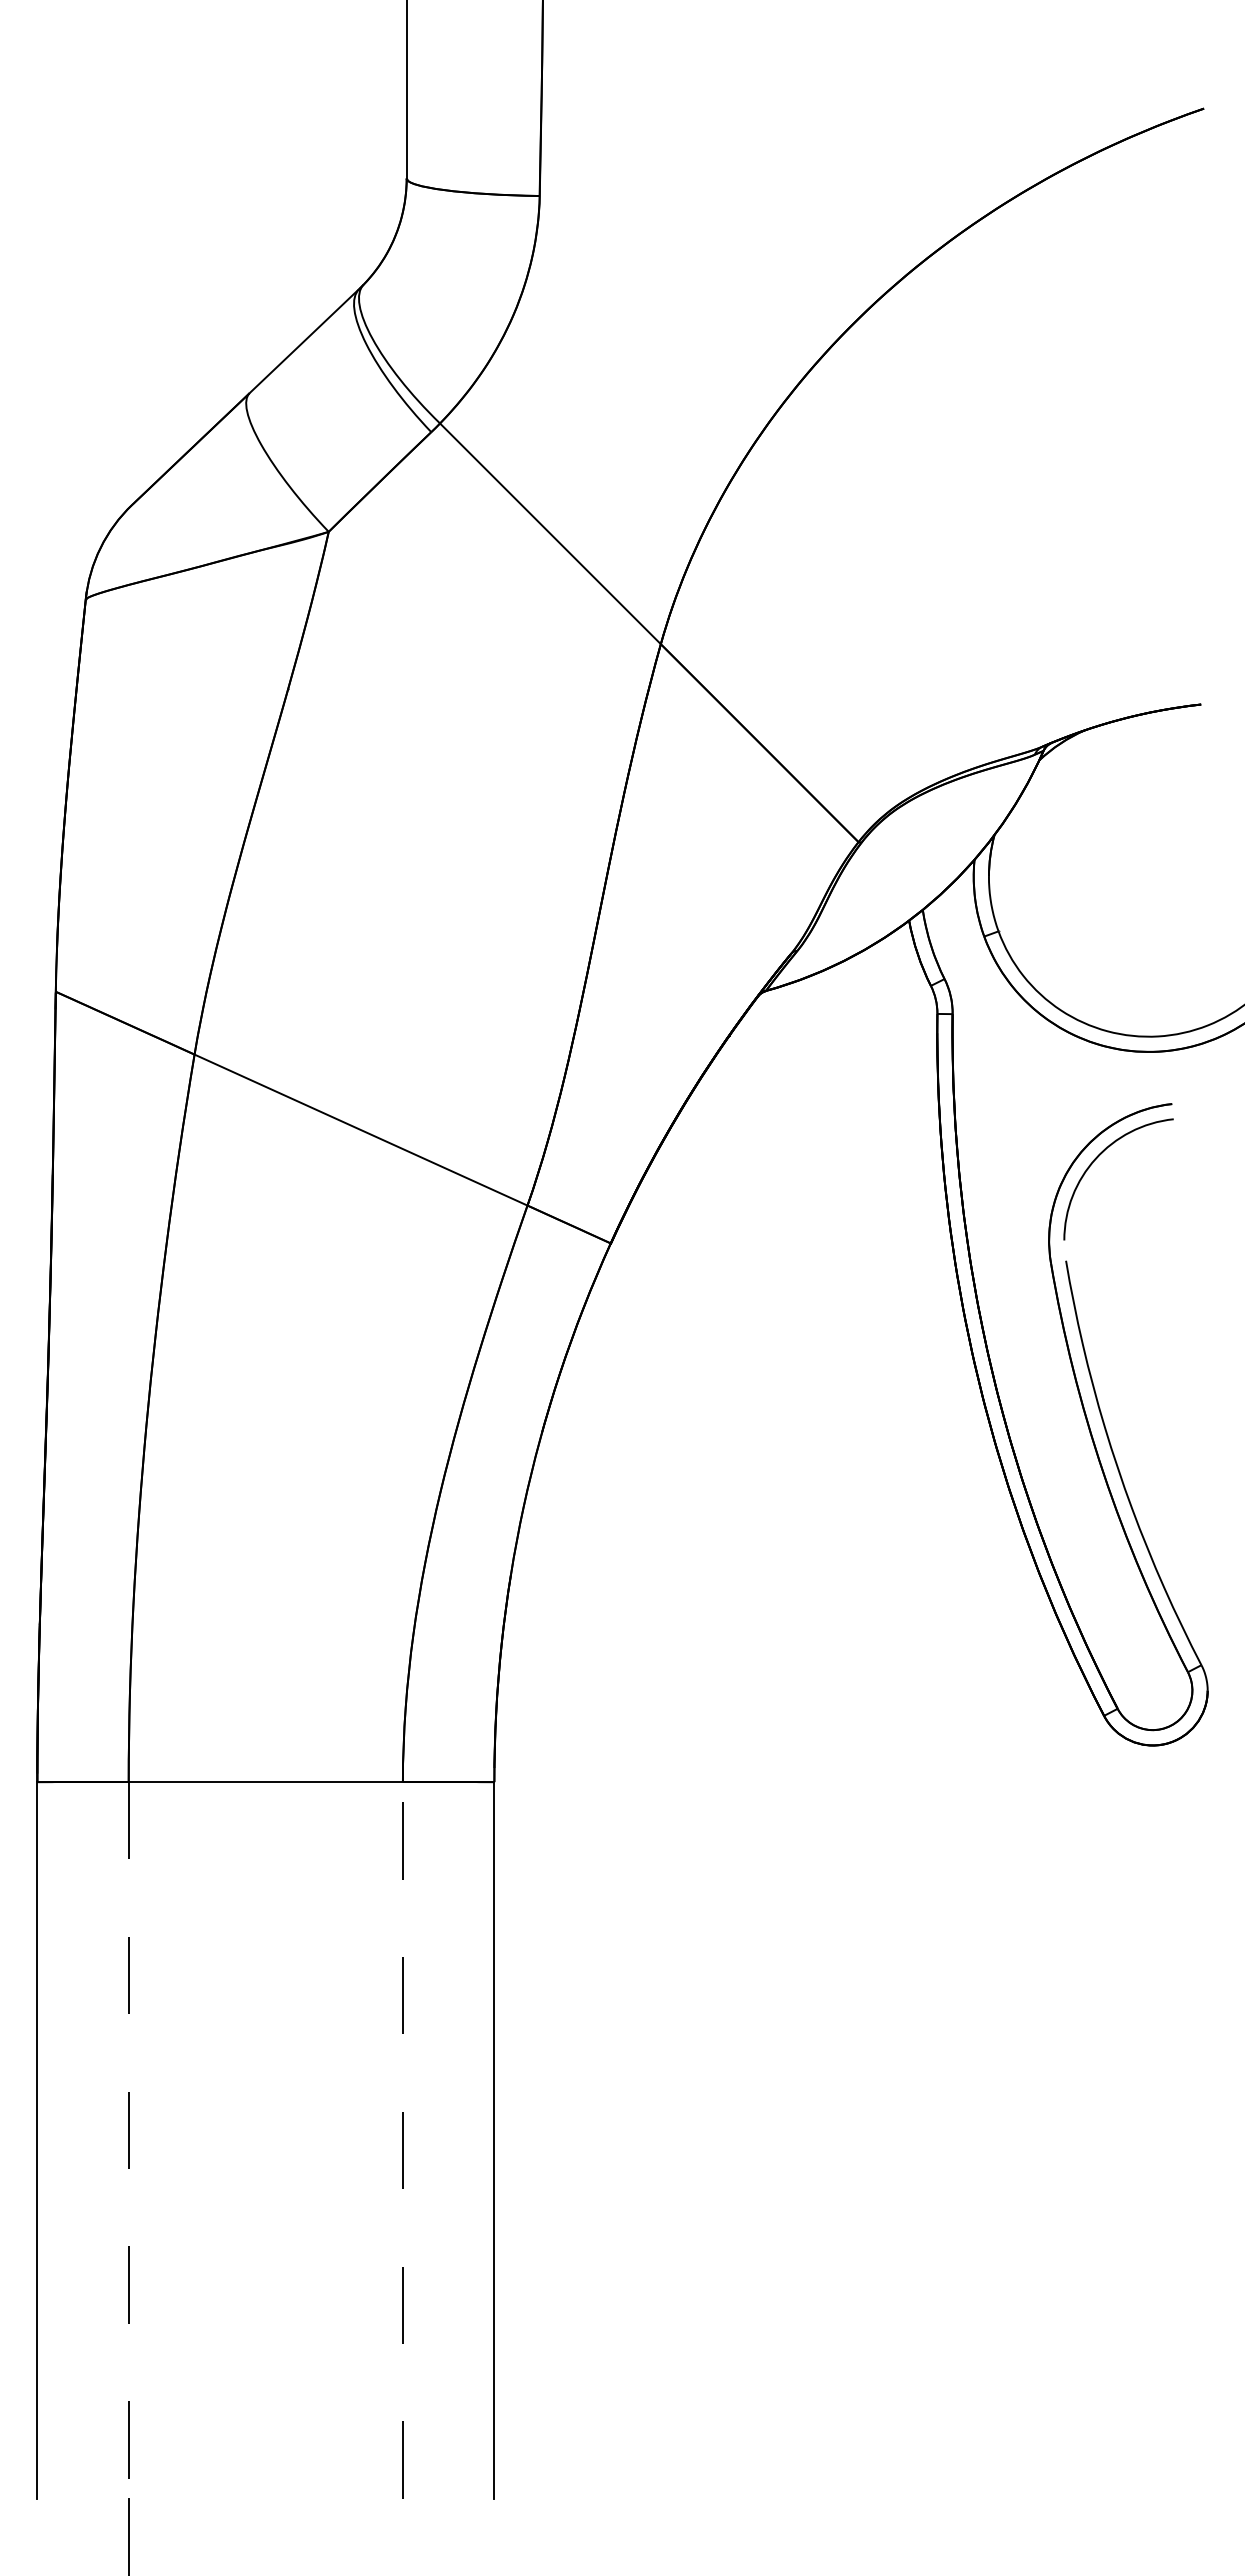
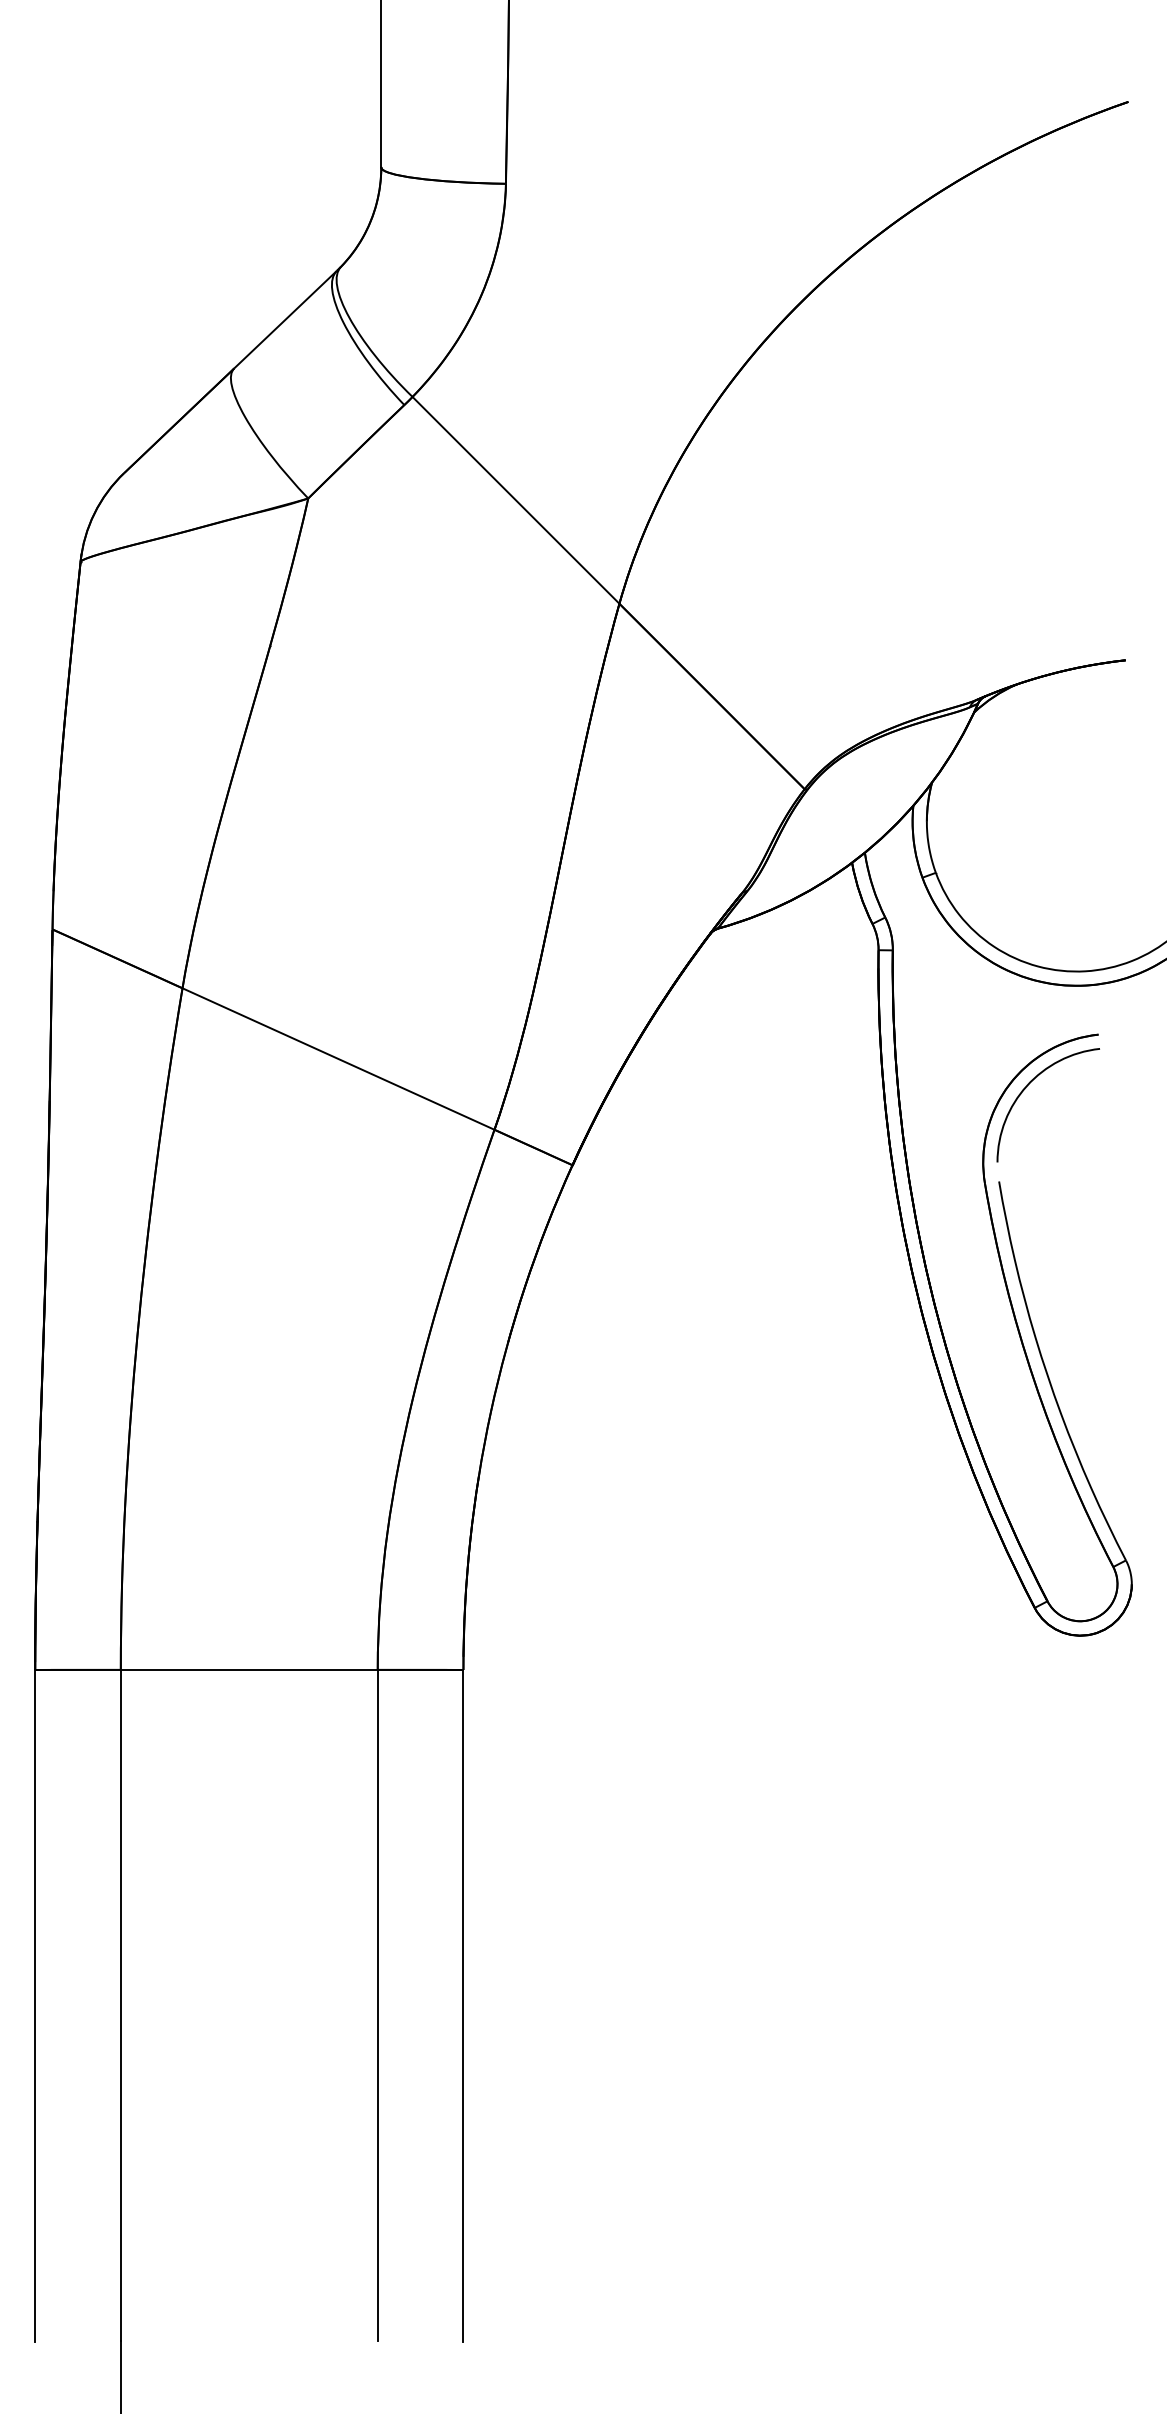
line: (402, 2139) -> (377, 2004), dashed -> solid
line: (128, 2140) -> (120, 2005), dashed -> solid

